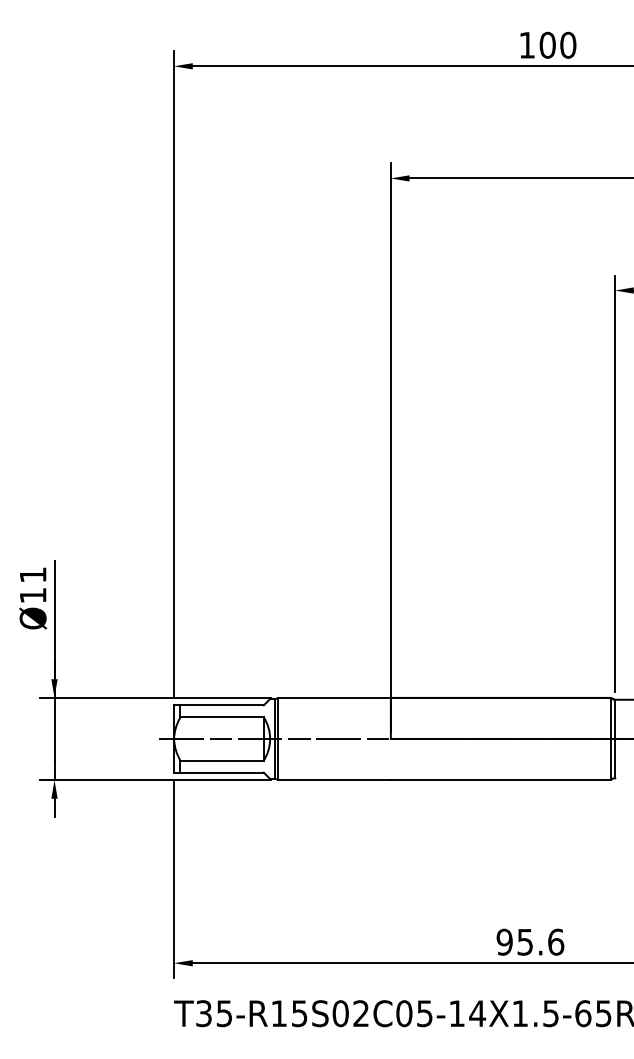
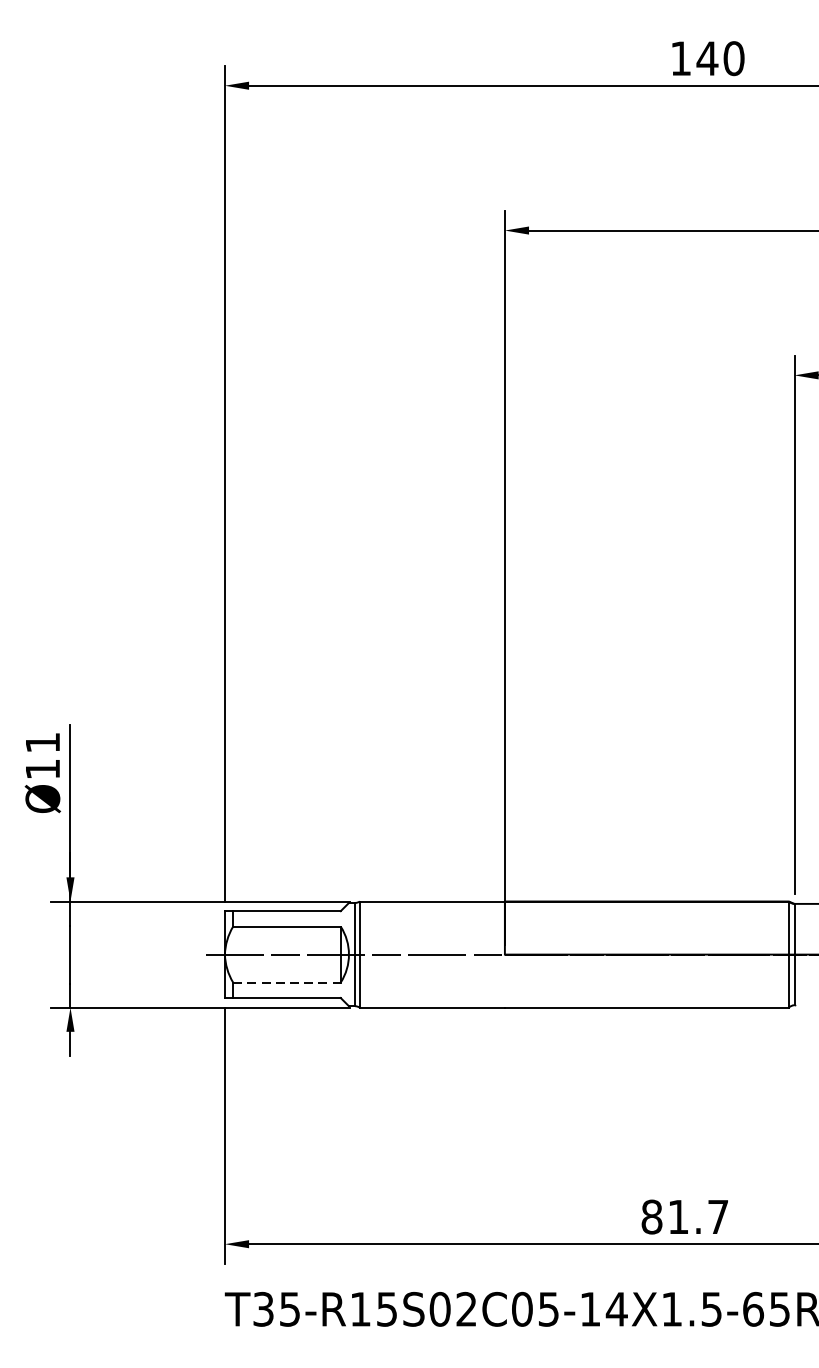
text: (547, 44) -> (707, 57), 100 -> 140
line: (222, 760) -> (287, 982), solid -> dashed
text: (530, 941) -> (685, 1216), 95.6 -> 81.7

